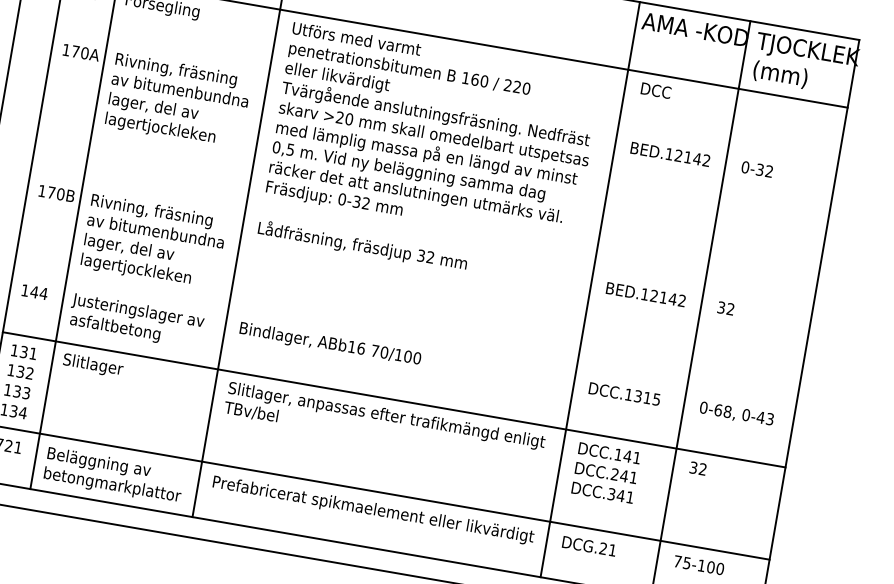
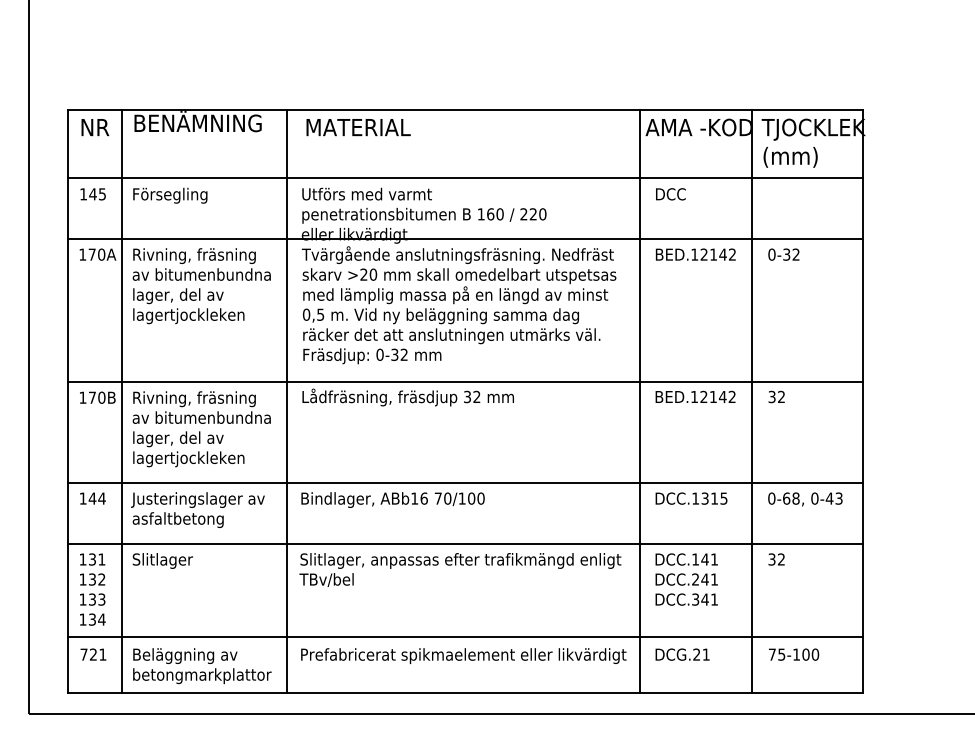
line: (446, 99) -> (465, 238), added
line: (421, 240) -> (465, 381), added
line: (404, 340) -> (465, 483), added

